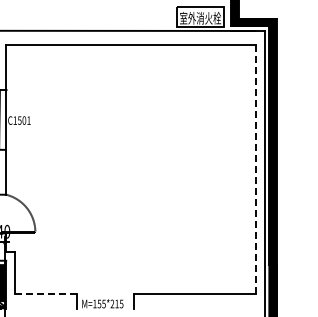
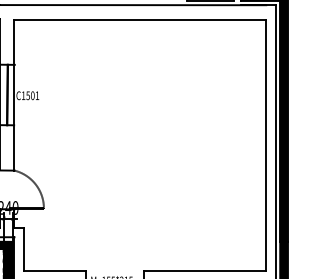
line: (255, 169) -> (266, 145), dashed -> solid
line: (46, 294) -> (55, 271), dashed -> solid

